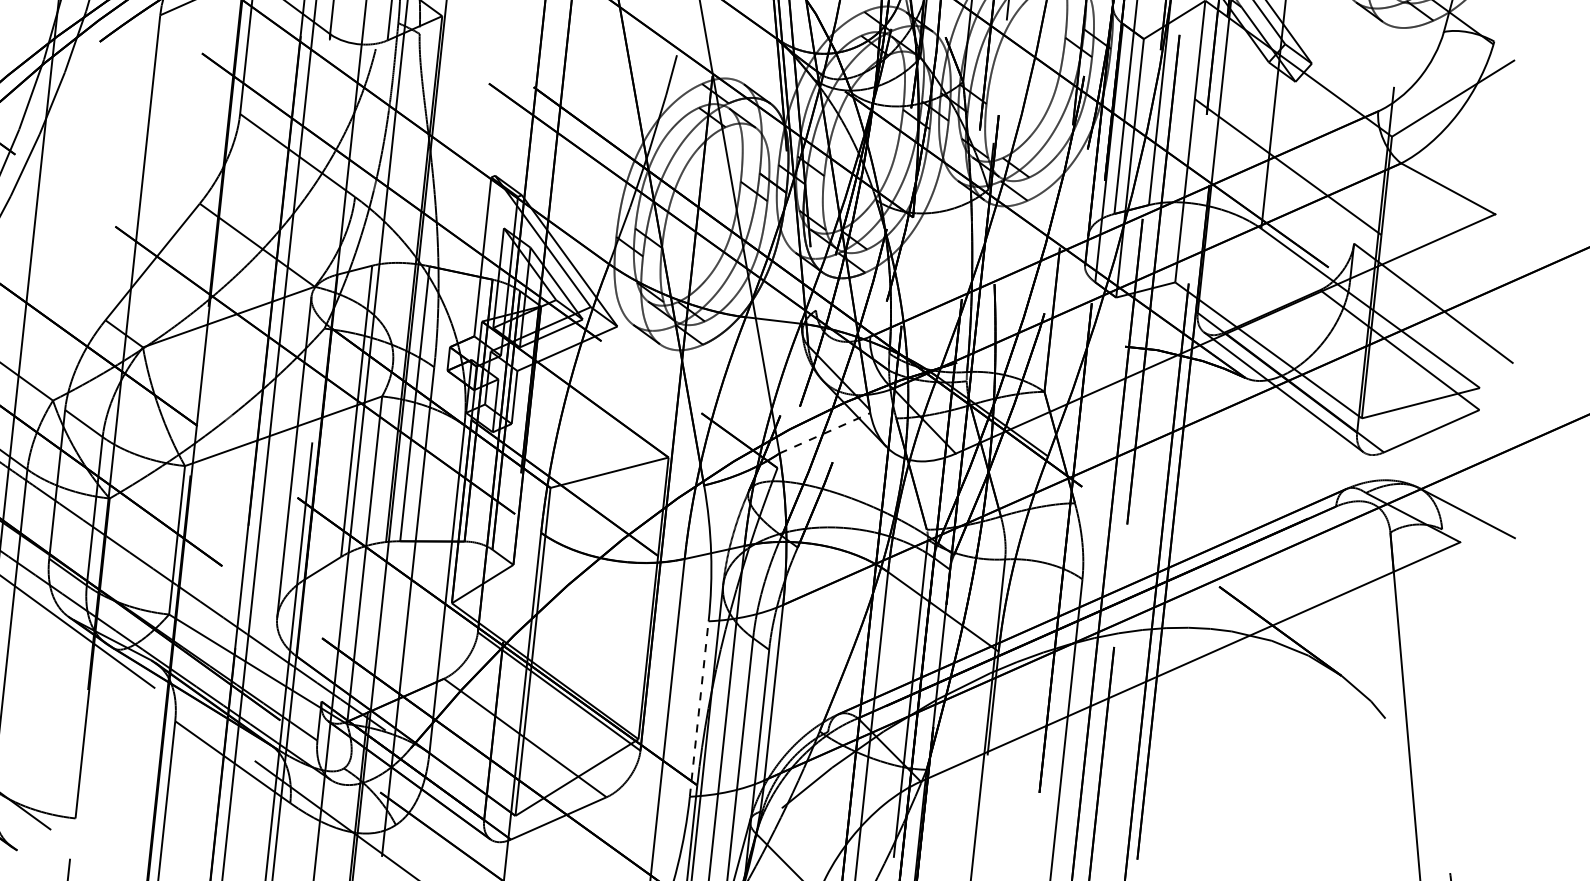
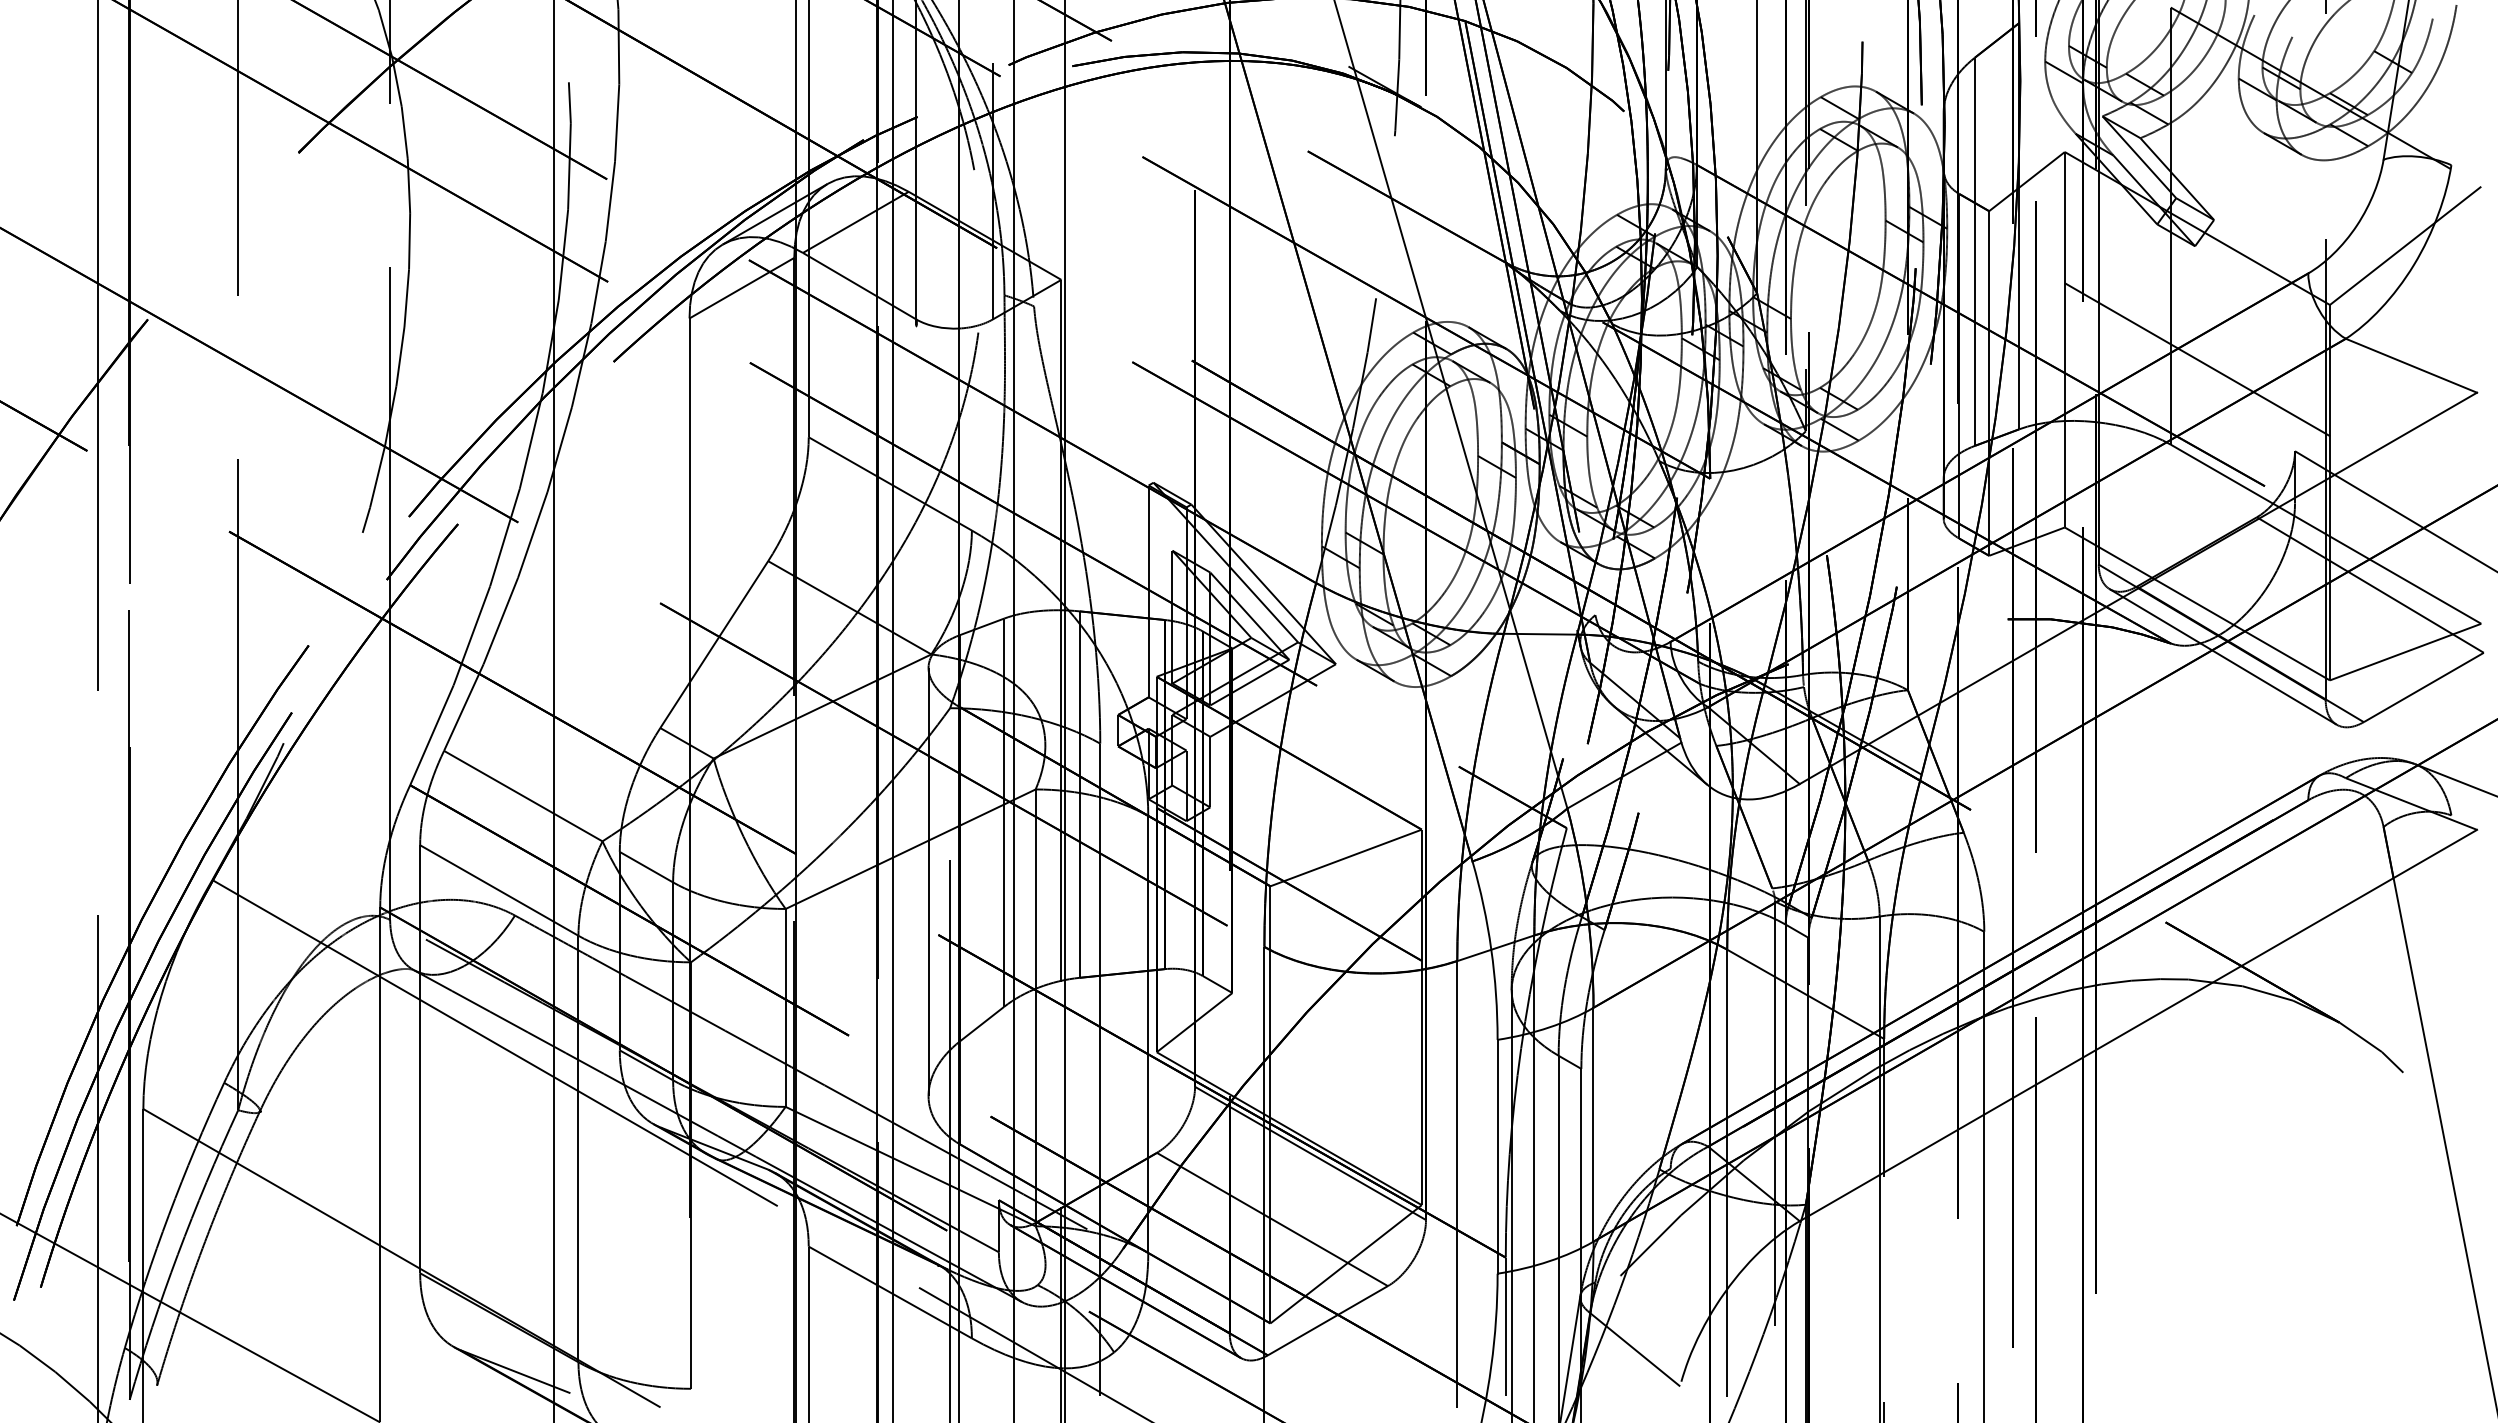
line: (825, 433) -> (1624, 775), dashed -> solid
line: (699, 708) -> (1497, 1156), dashed -> solid

